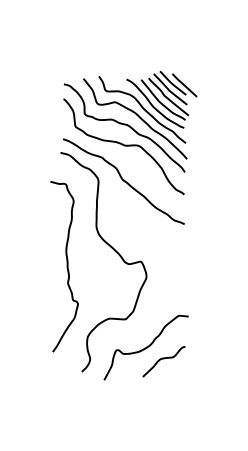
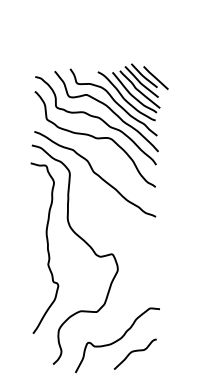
curve: (66, 266) -> (46, 248), moved

